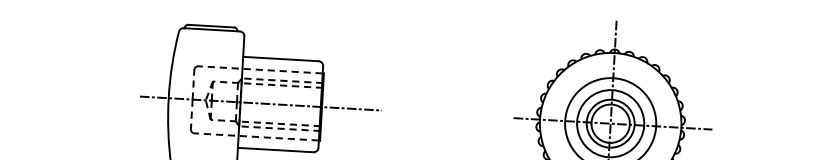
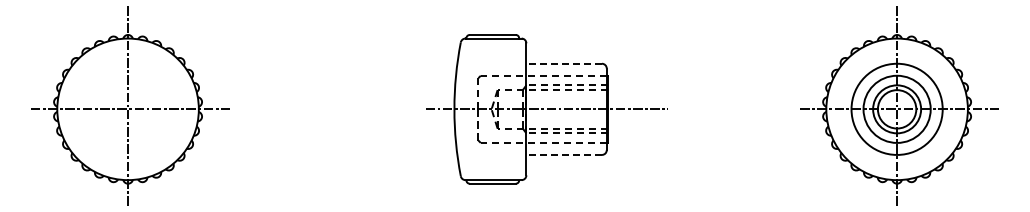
line: (281, 58) -> (564, 63), solid -> dashed
line: (275, 149) -> (564, 154), solid -> dashed

